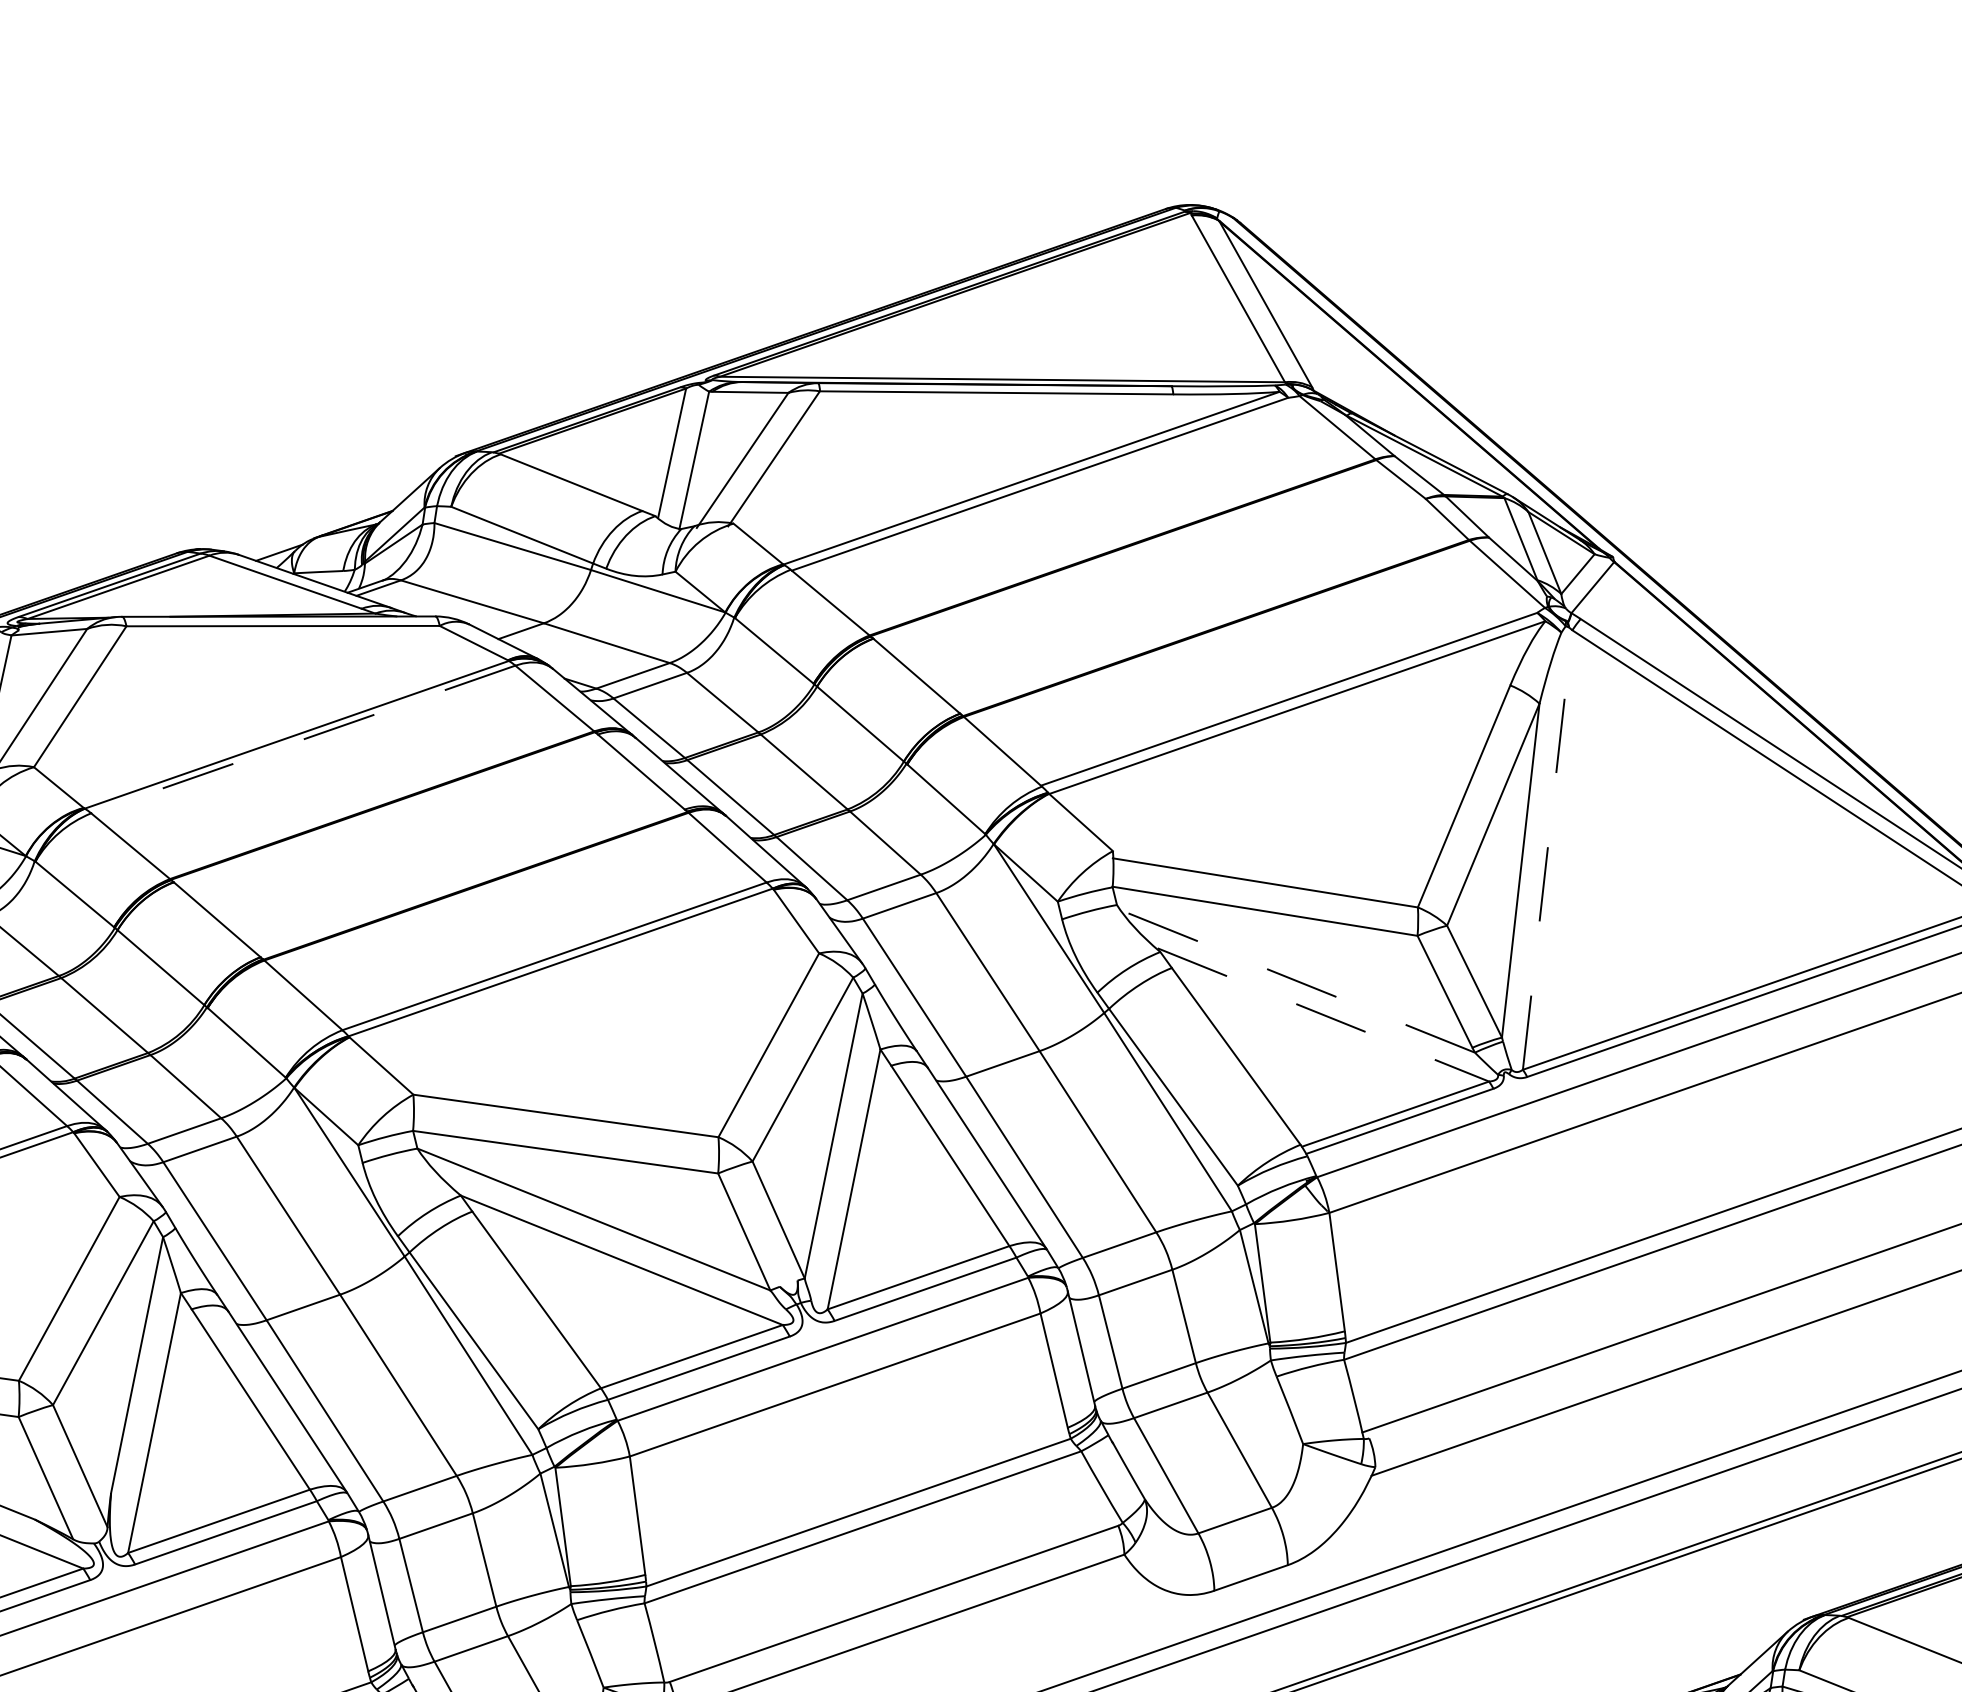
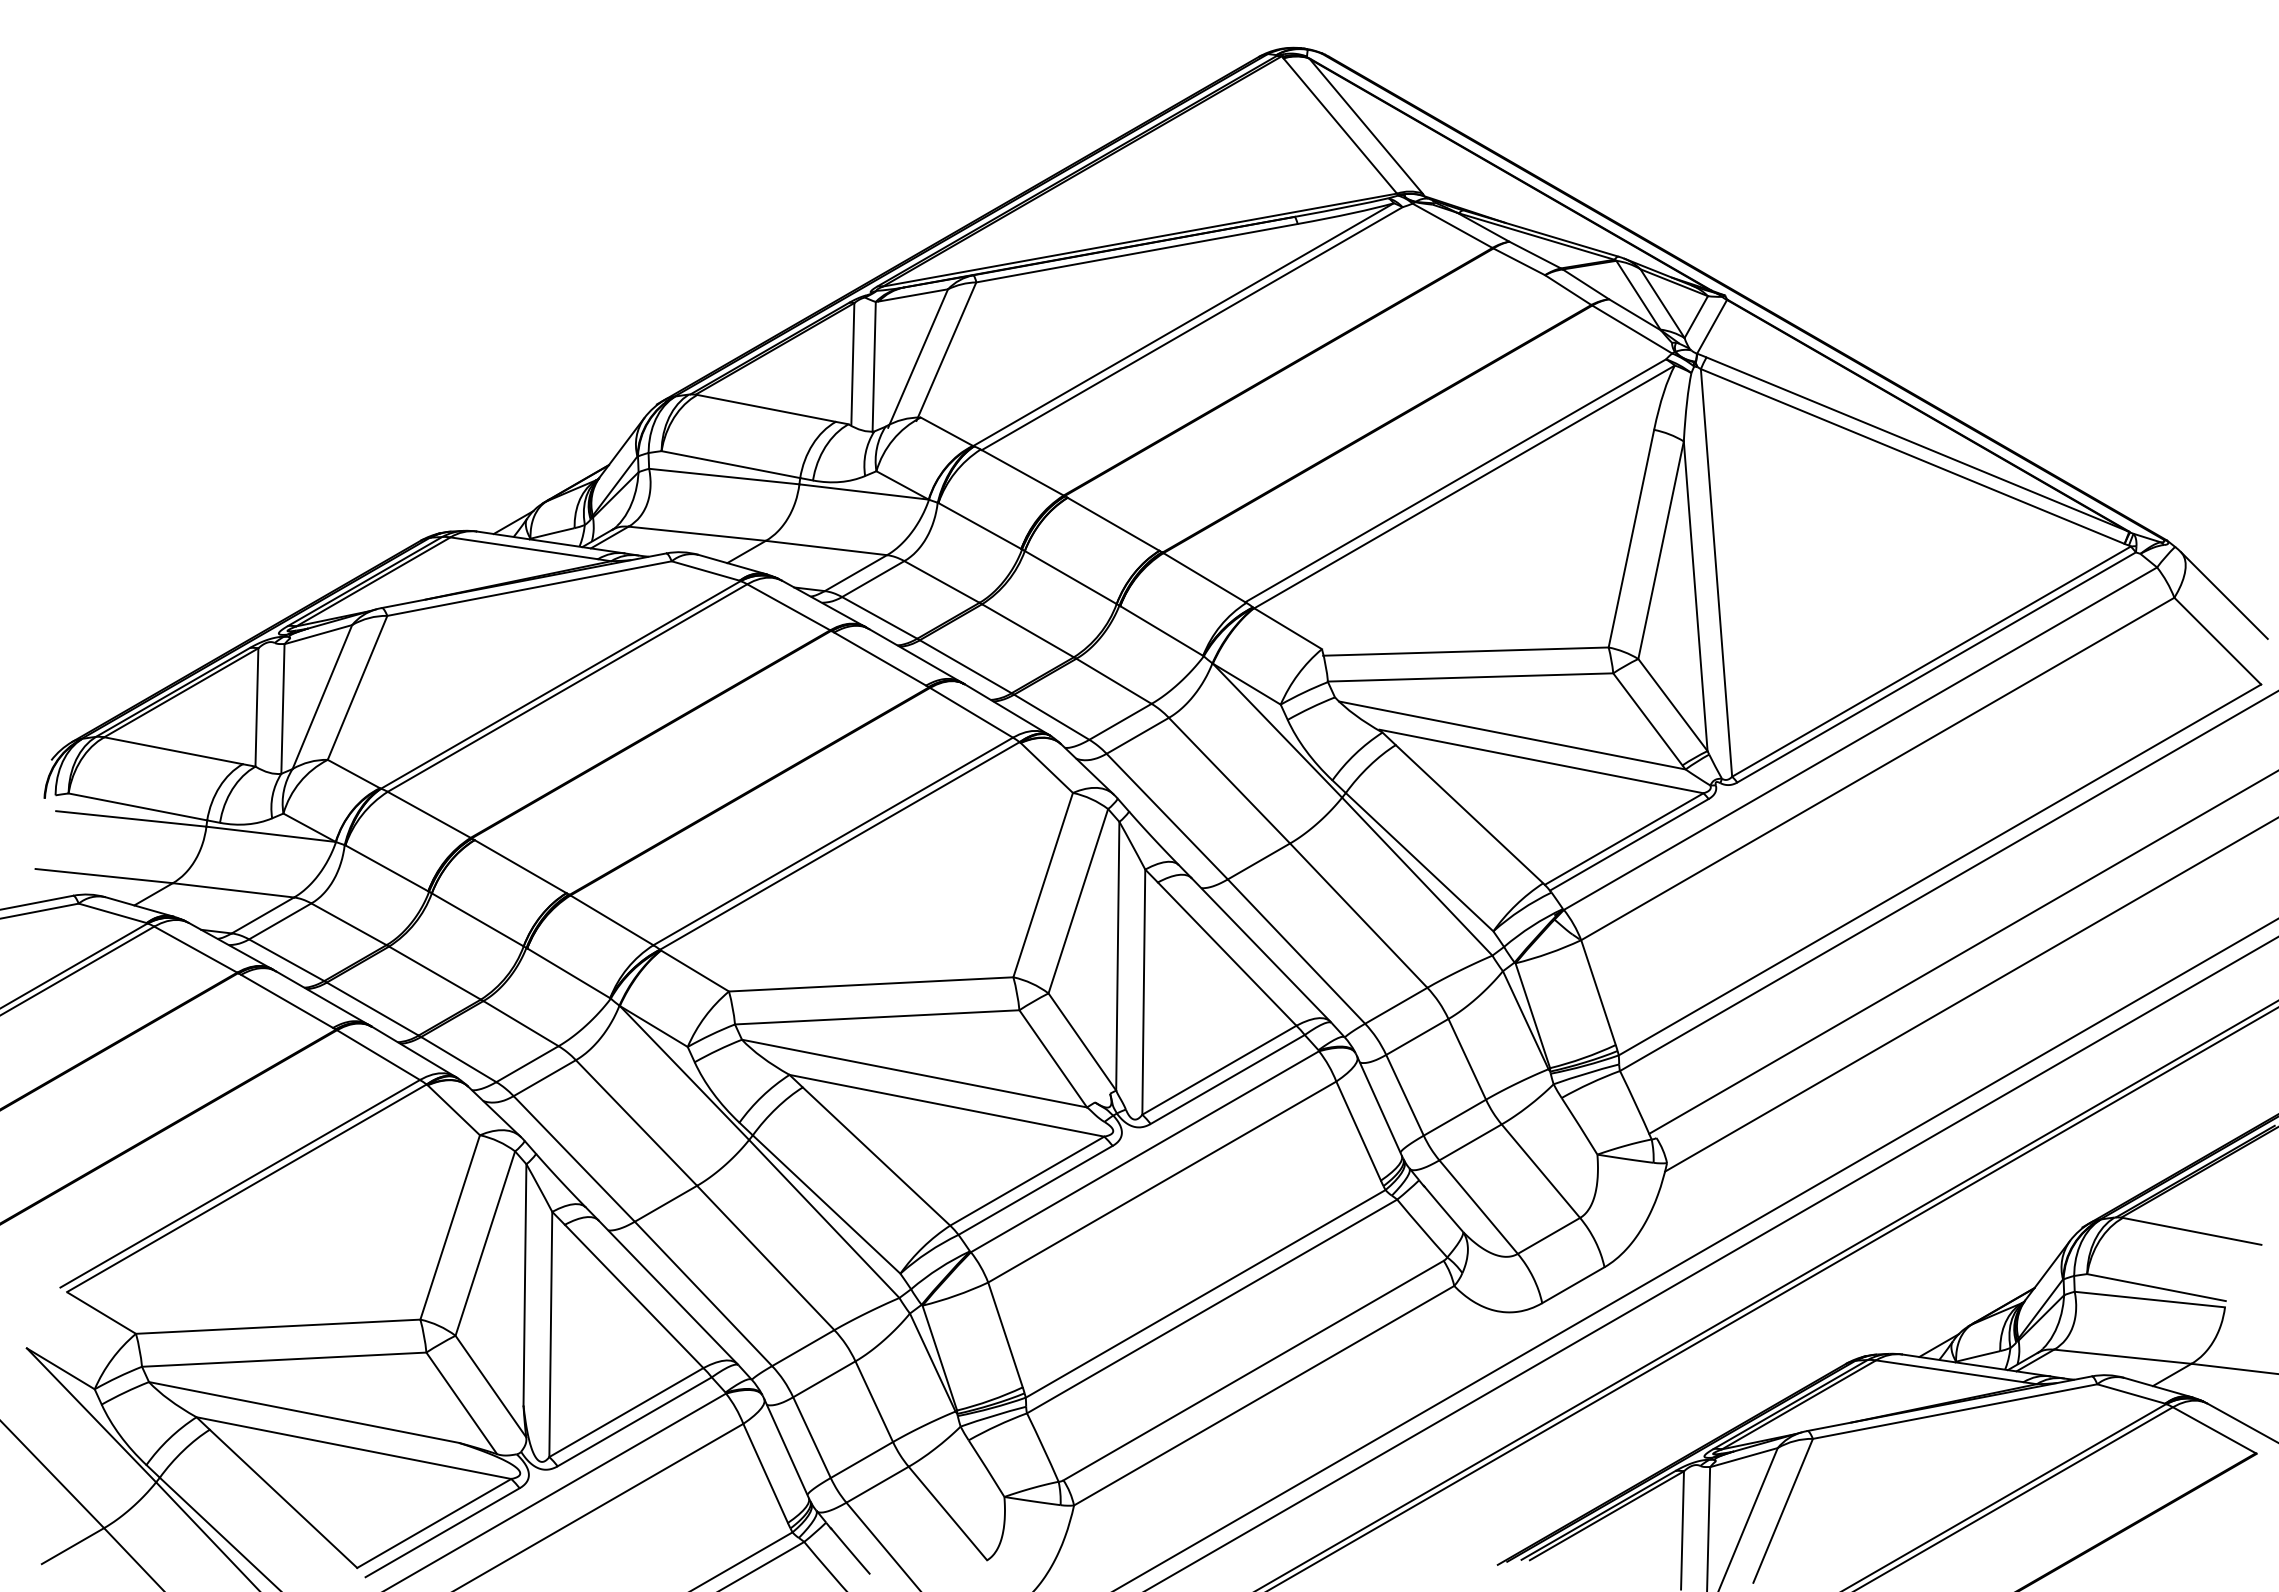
line: (303, 739) -> (567, 688), dashed -> solid
line: (1547, 849) -> (1716, 572), dashed -> solid
line: (1297, 981) -> (1512, 735), dashed -> solid
line: (1323, 1014) -> (1541, 761), dashed -> solid

